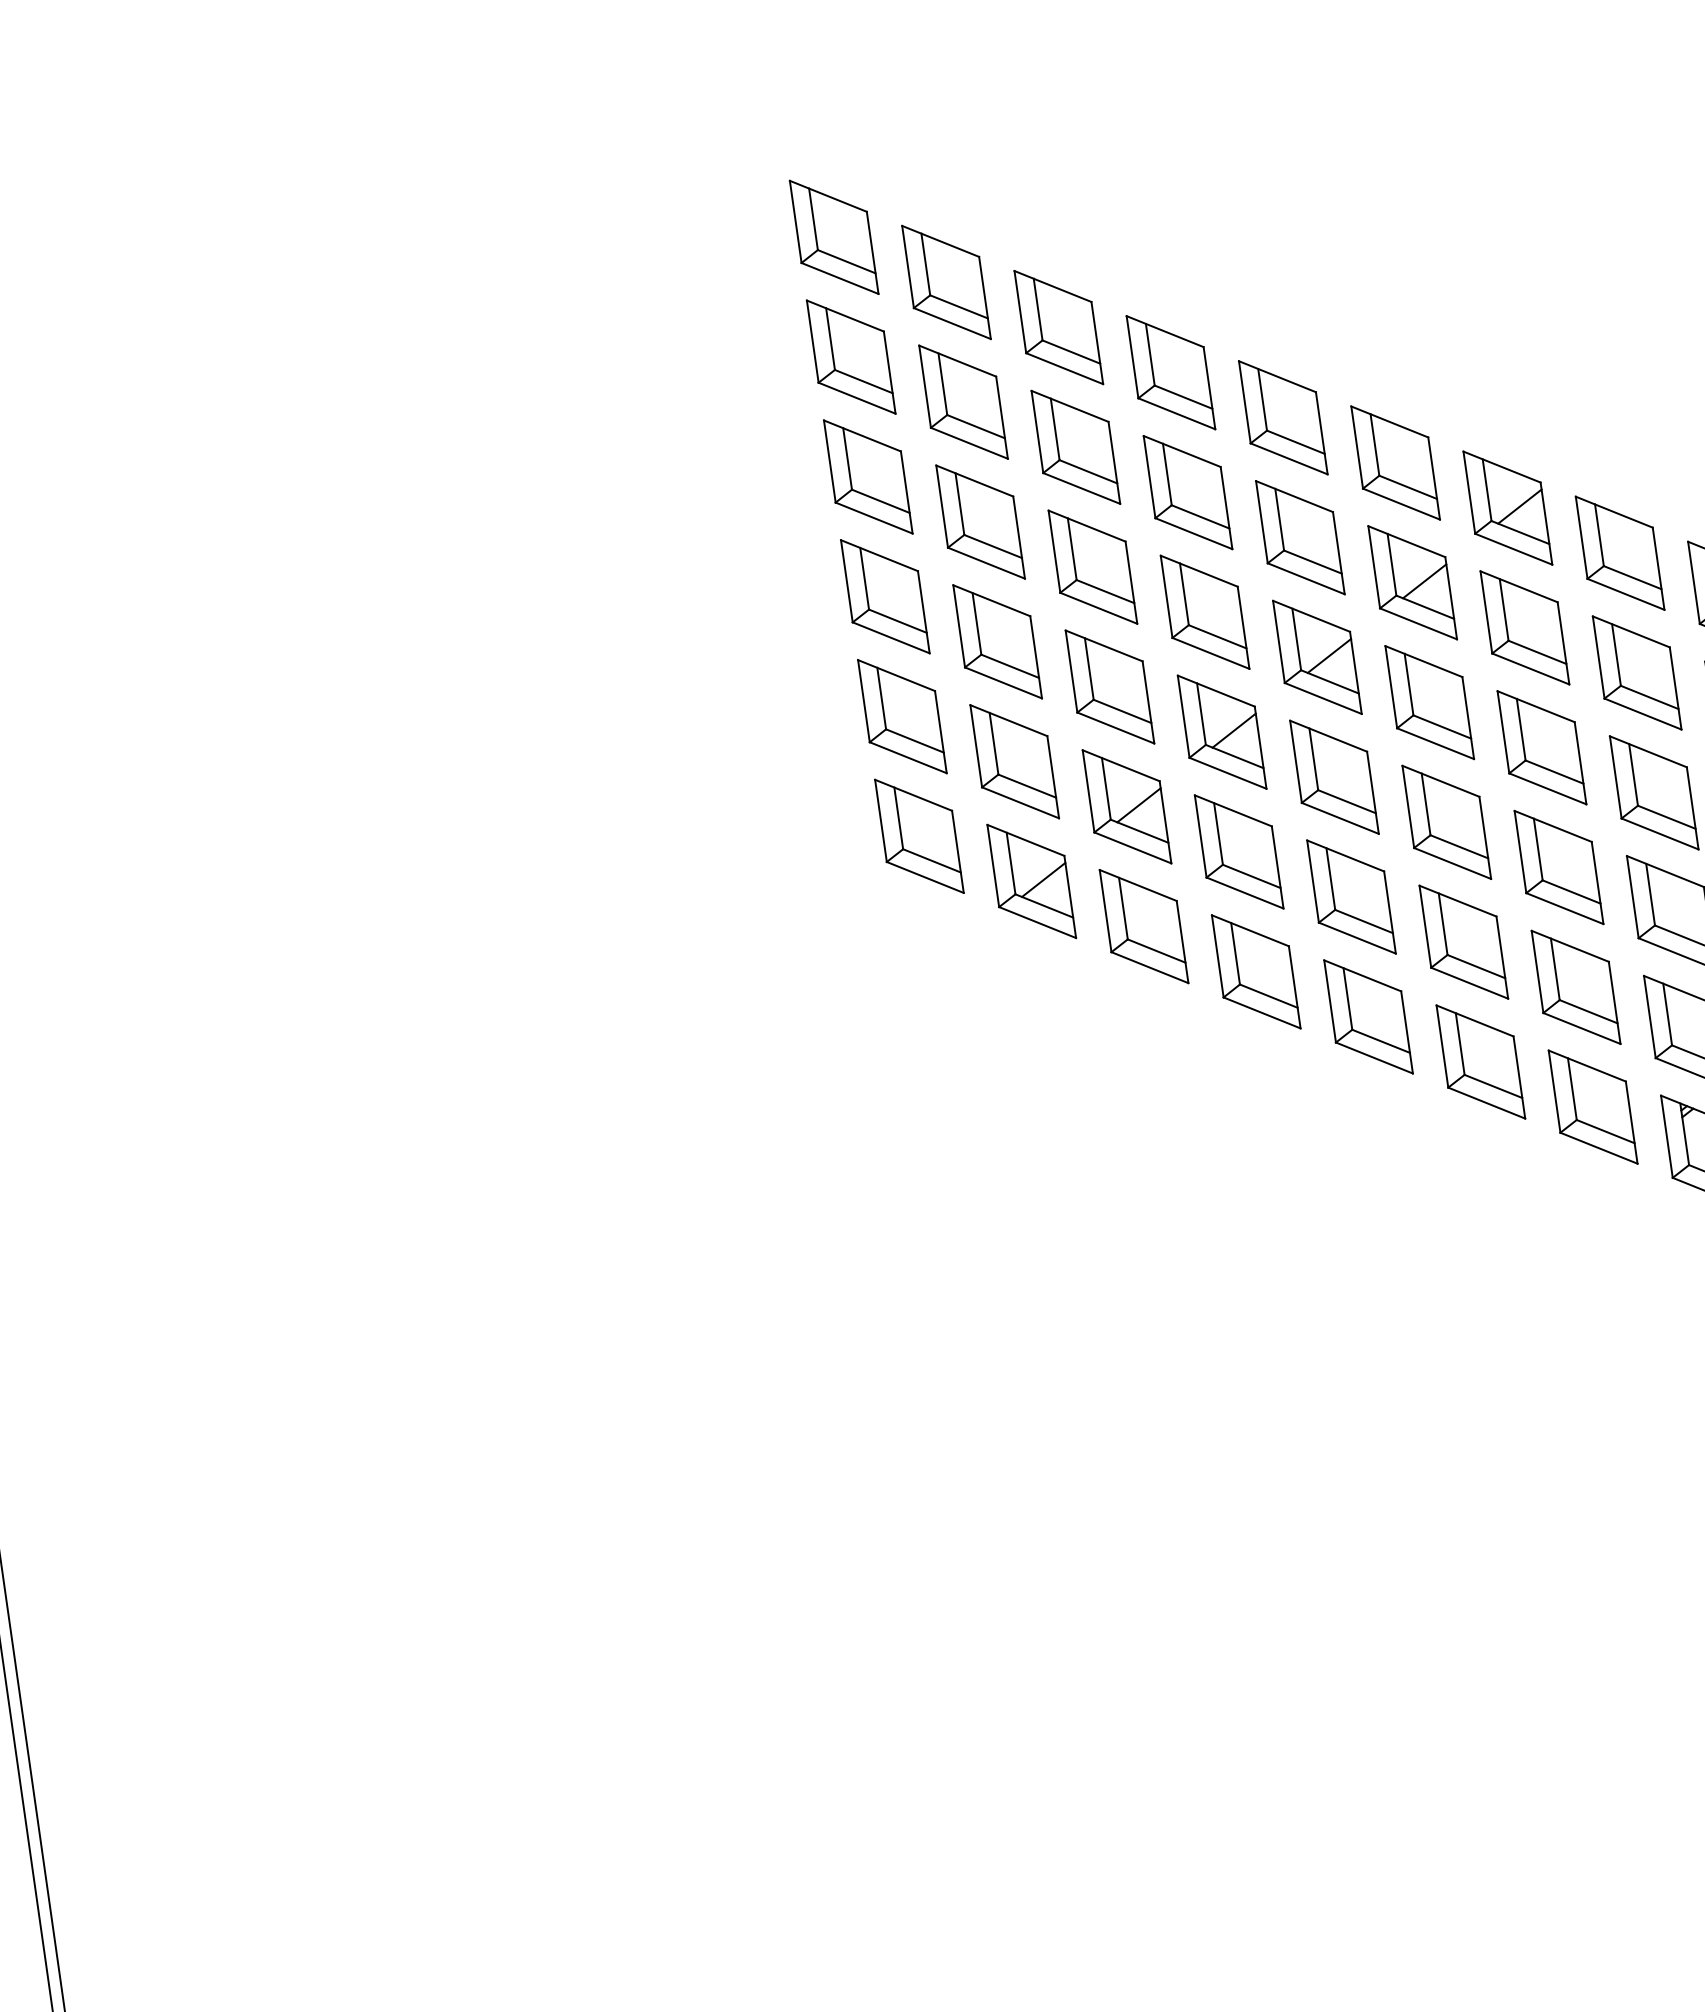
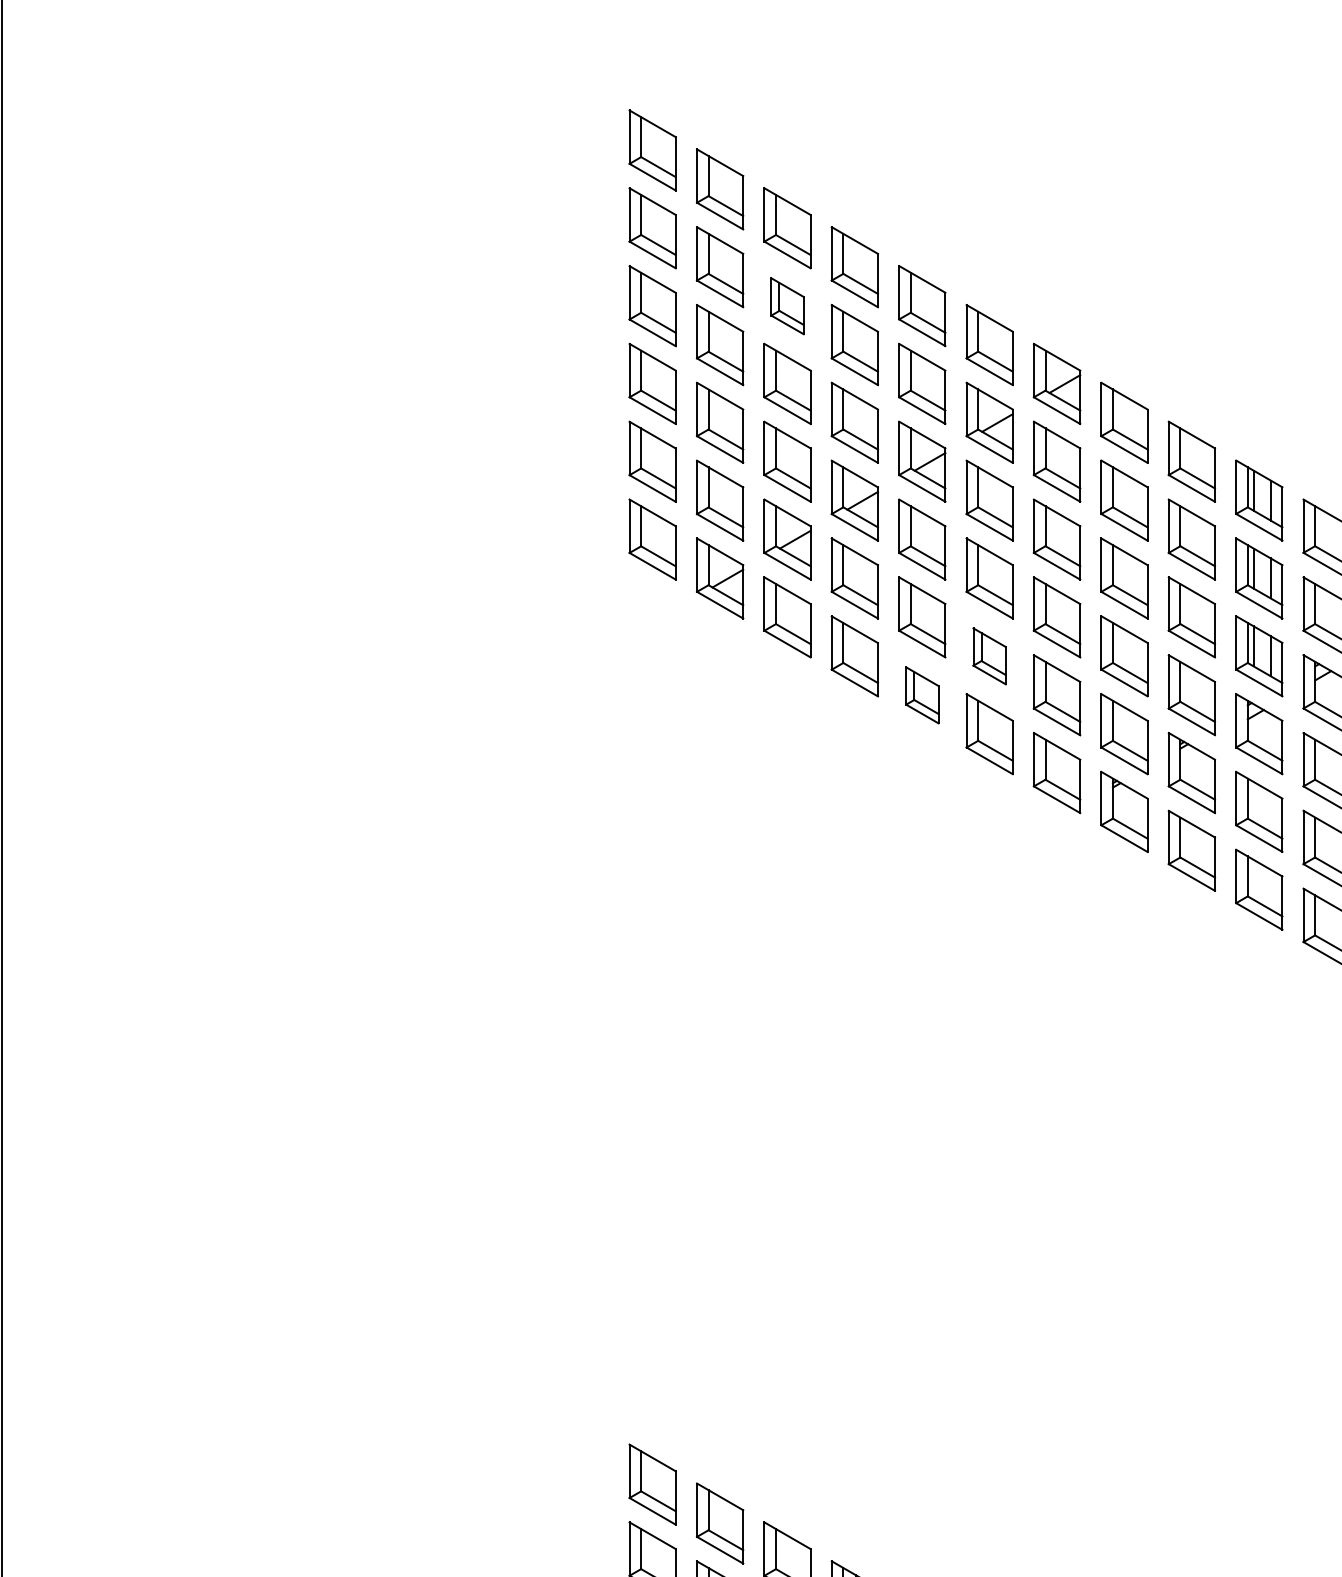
part: (1075, 447) -> (787, 306), size x0.7
part: (1463, 942) -> (989, 656), size x0.7
part: (1368, 1017) -> (922, 695), size x0.7

